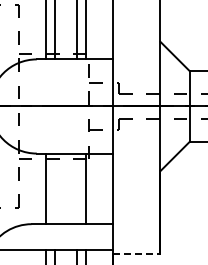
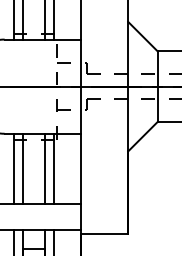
line: (55, 188) -> (23, 168), added
line: (77, 188) -> (45, 168), added
line: (136, 253) -> (104, 233), dashed -> solid

